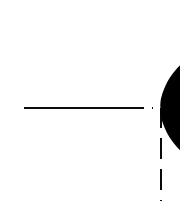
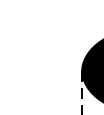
line: (87, 108) -> (41, 71), removed

